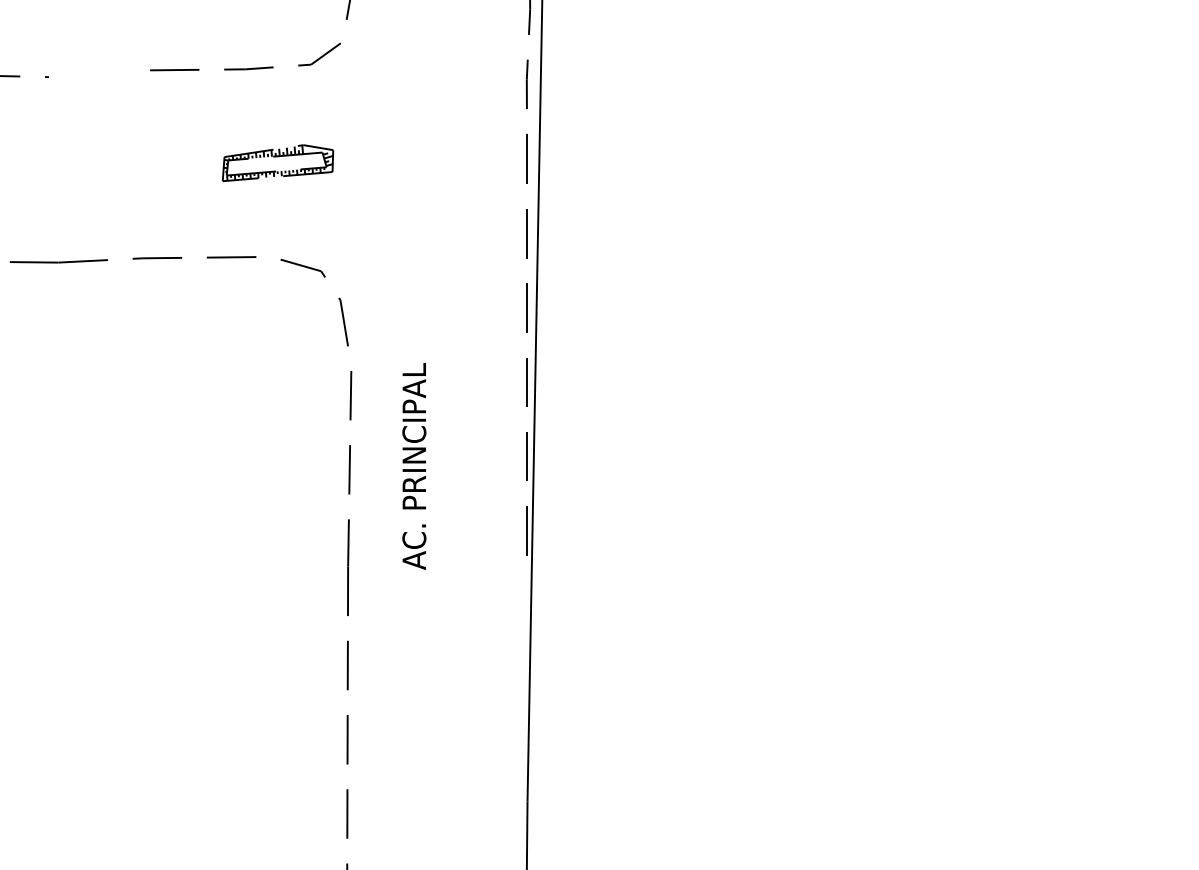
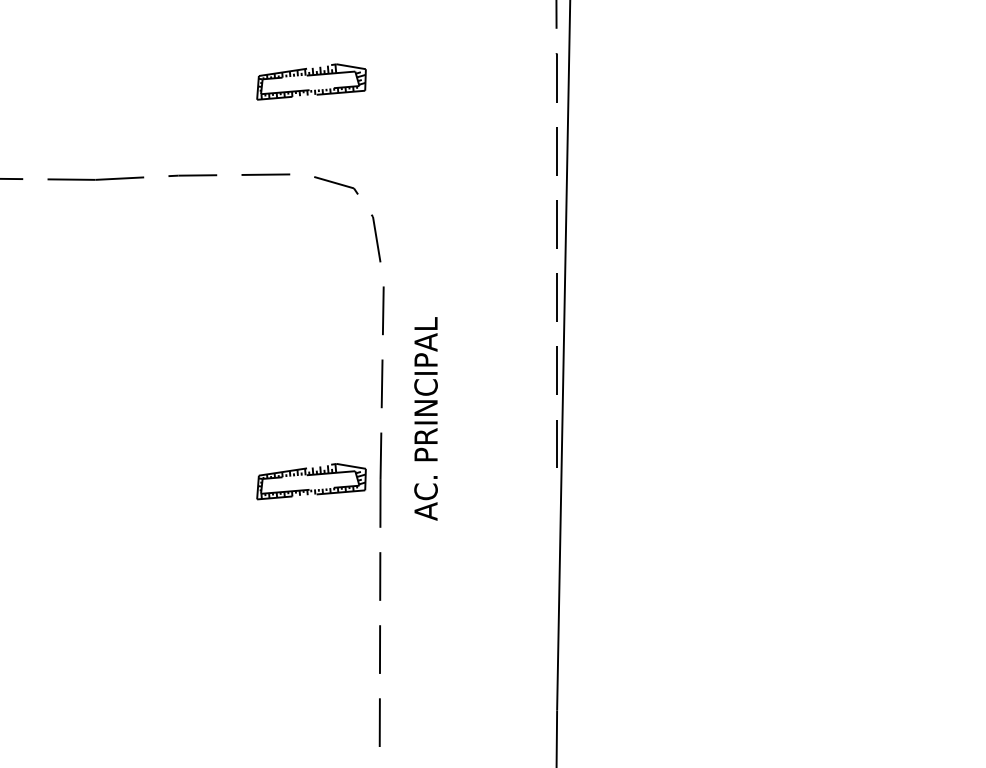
text: (414, 466) -> (426, 418), moved
part: (277, 569) -> (311, 481), added

